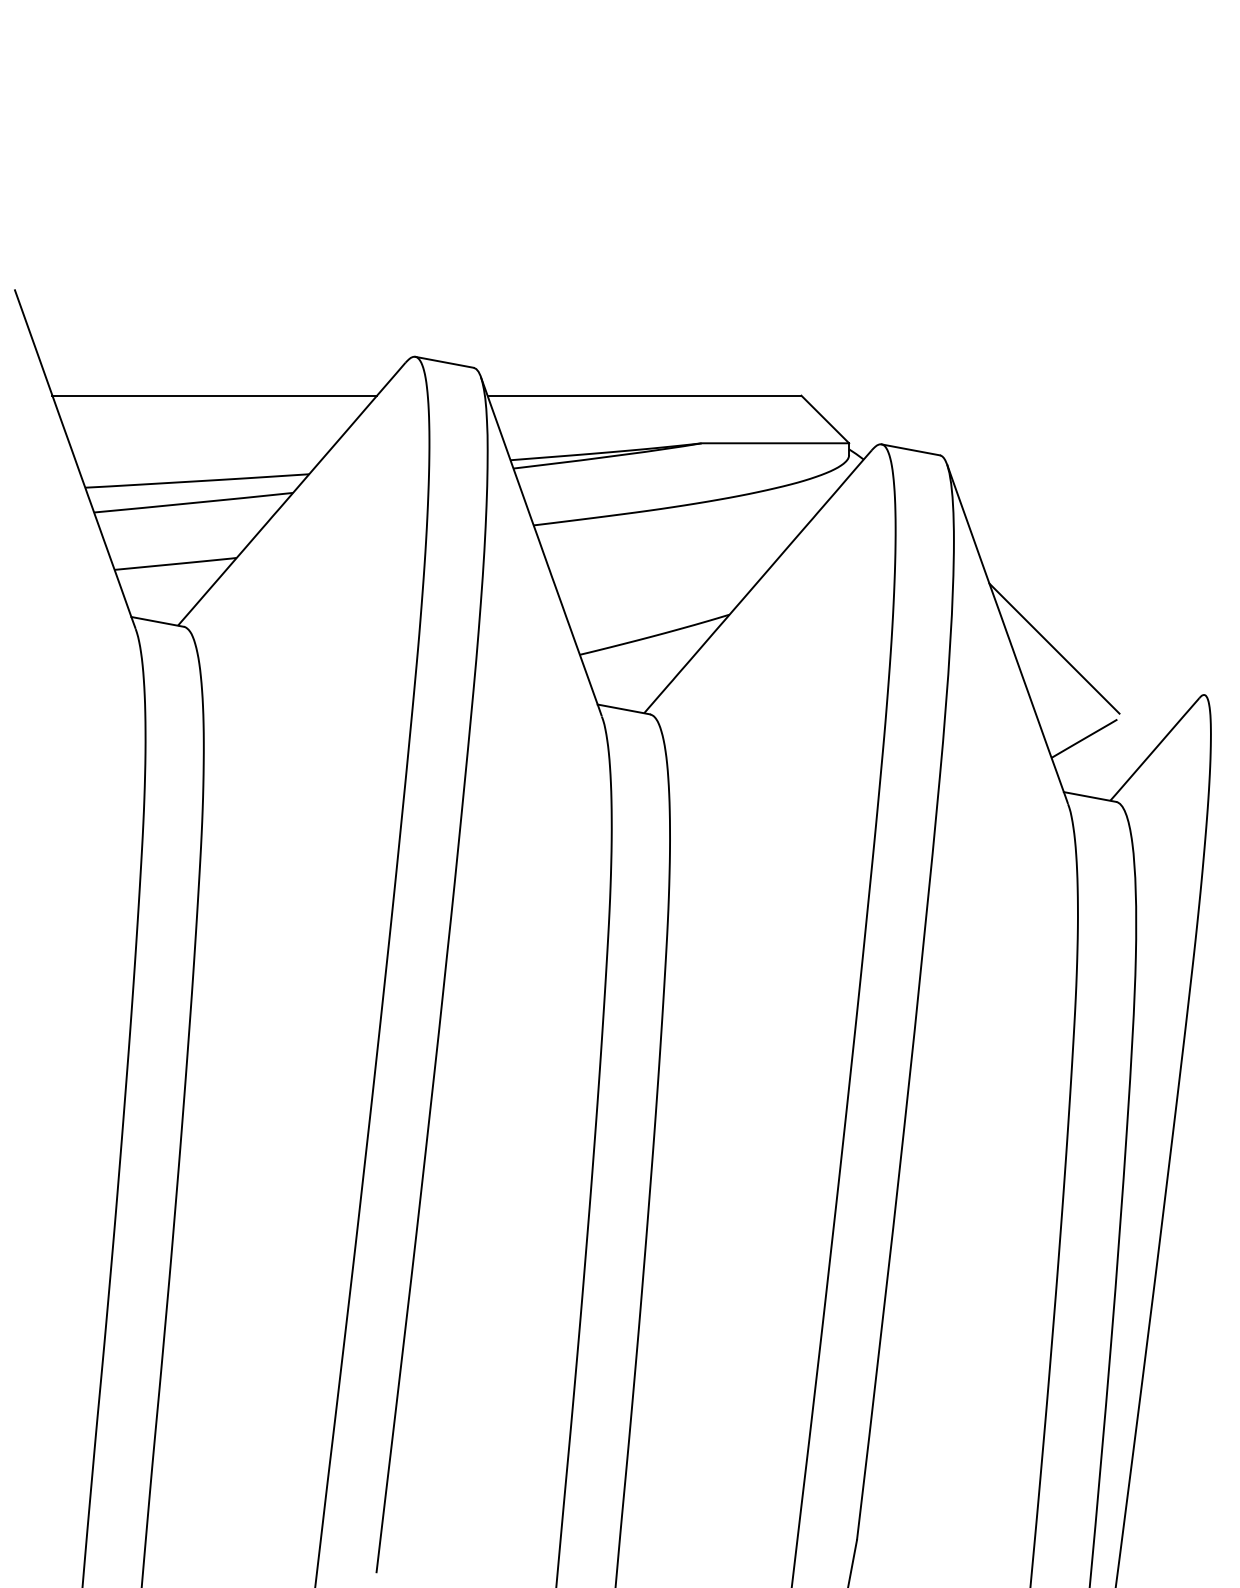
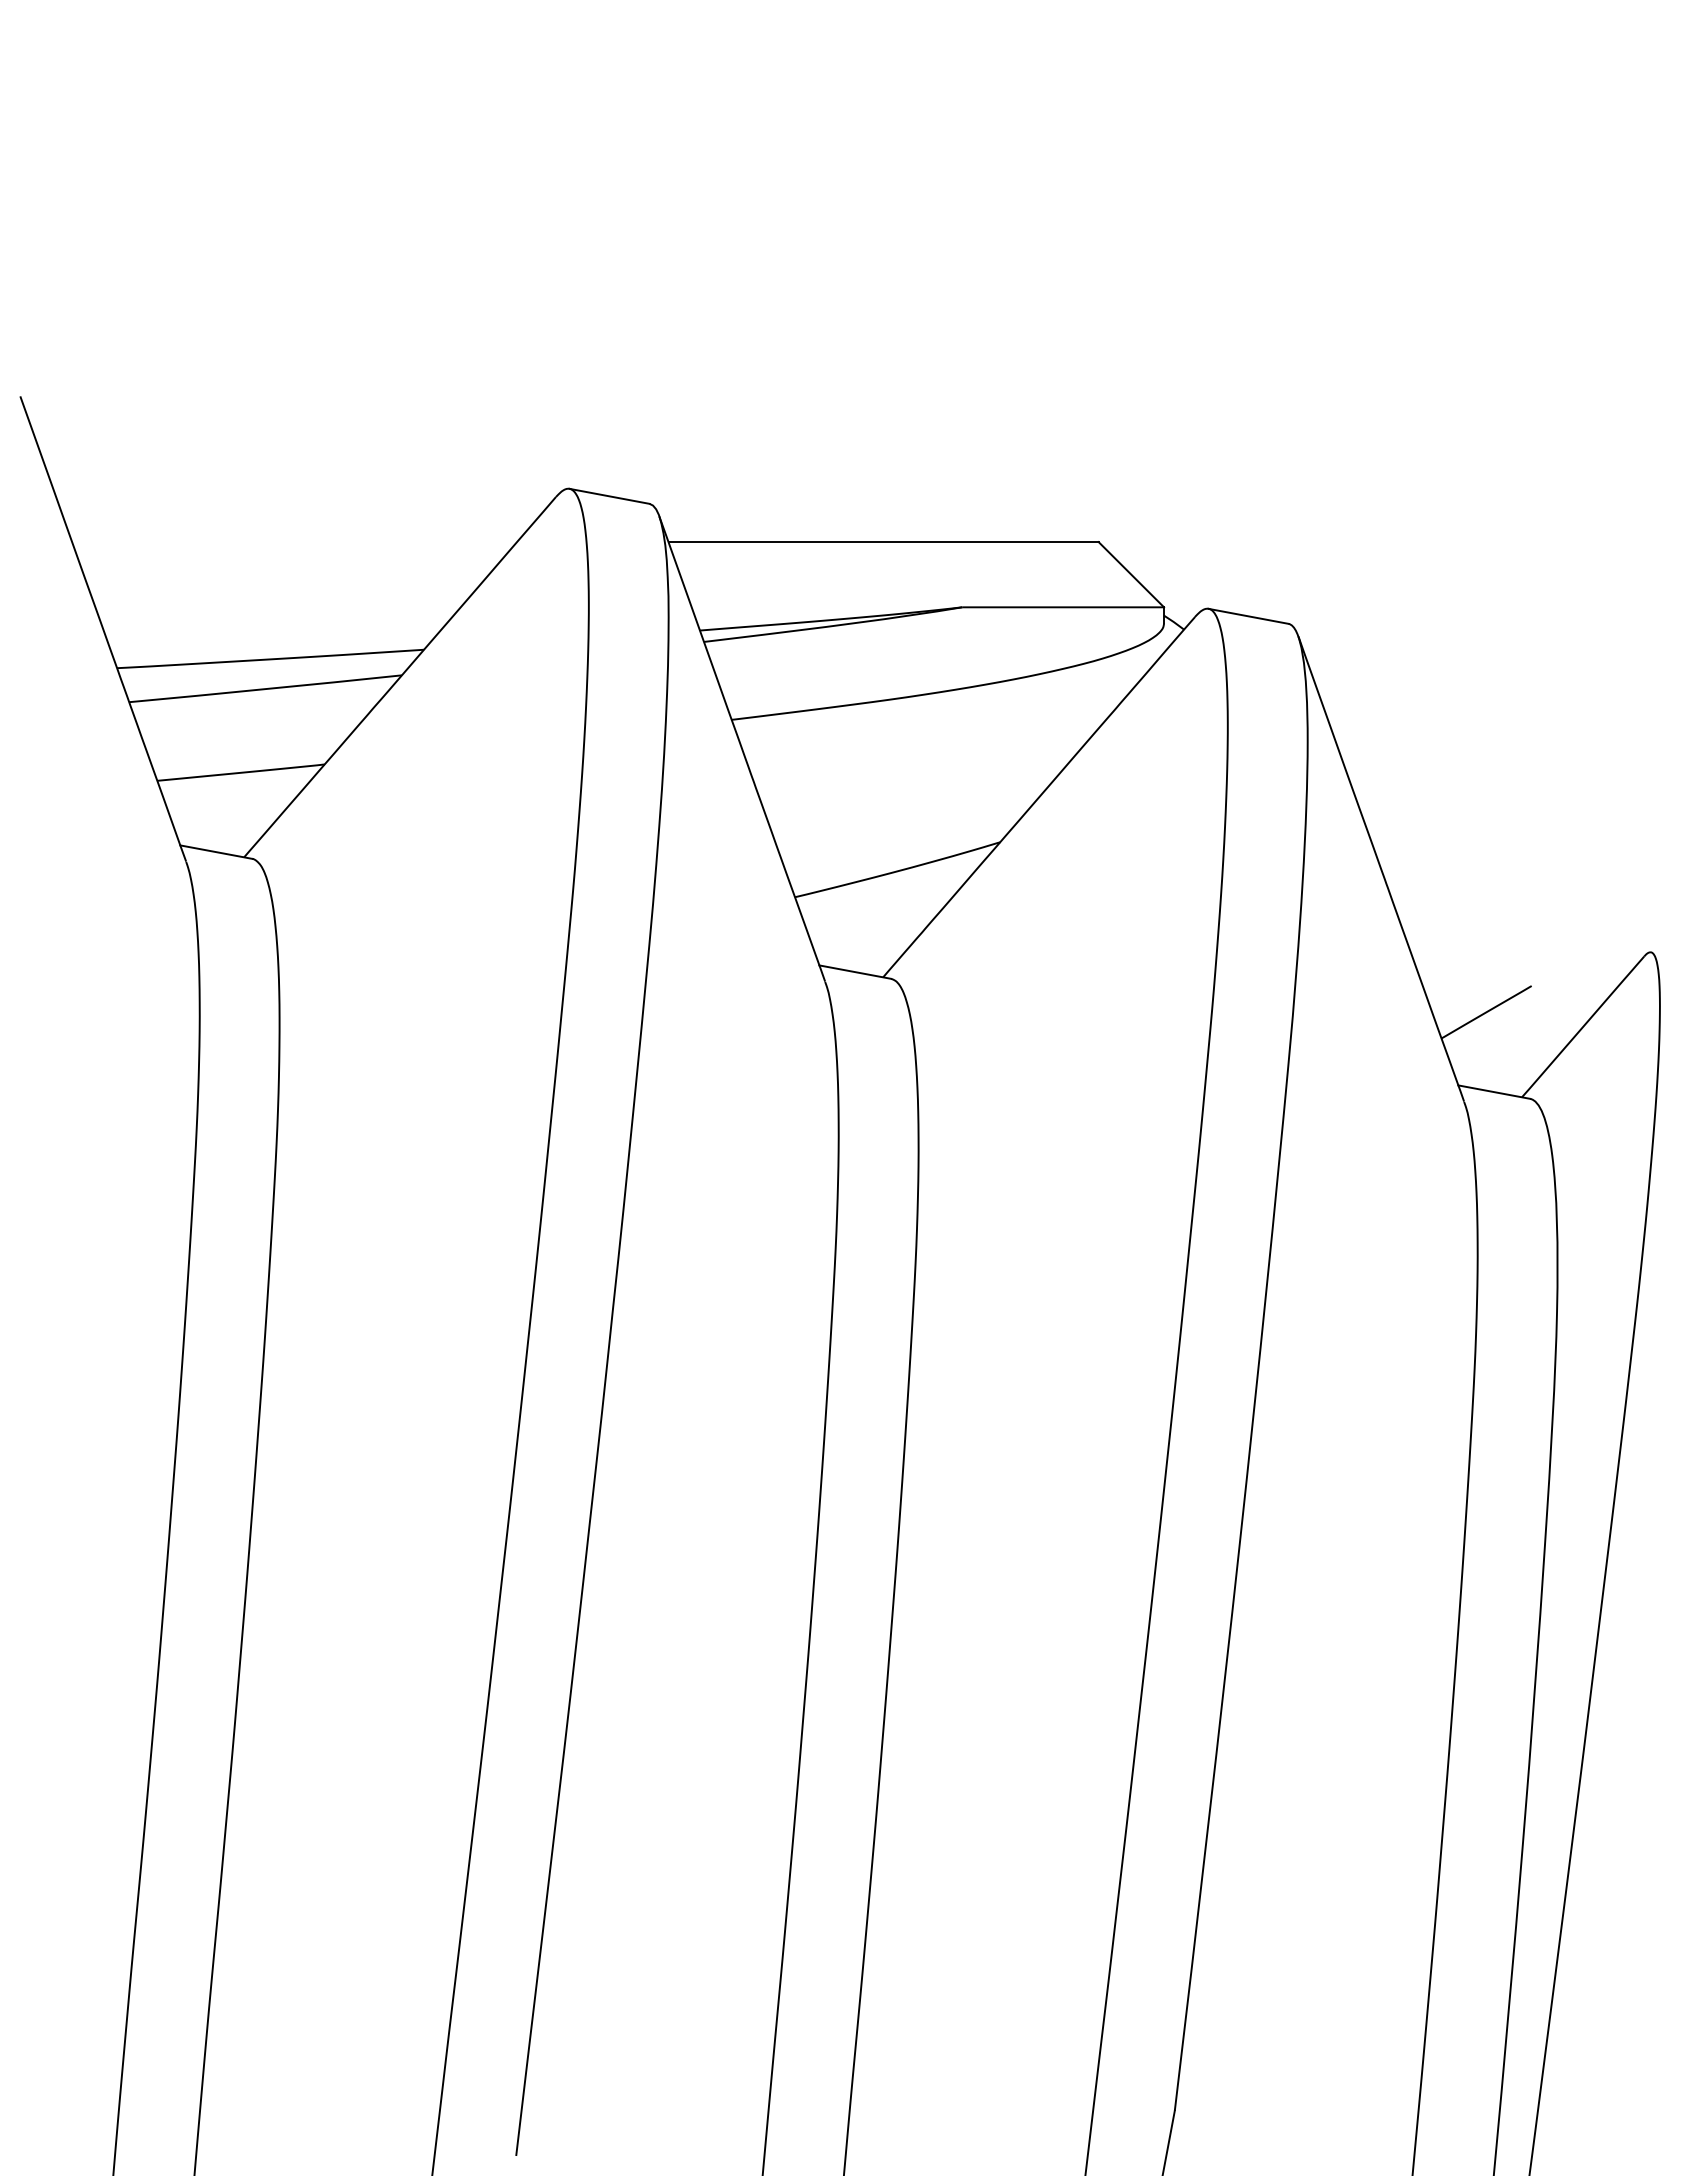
line: (214, 396) -> (294, 542), removed
line: (1054, 648) -> (1445, 888), removed

